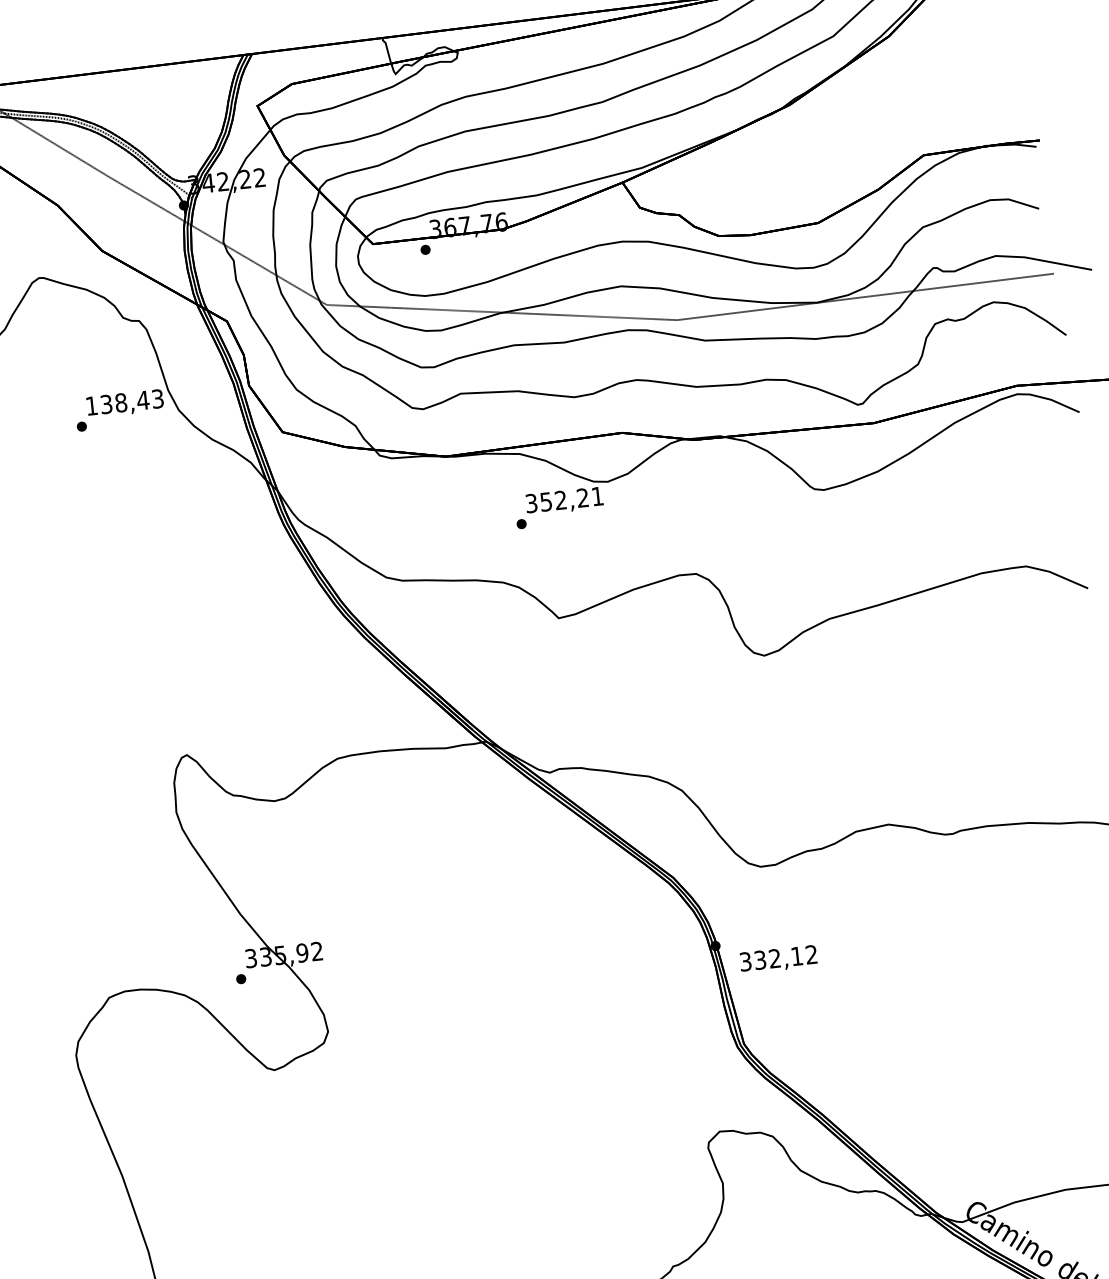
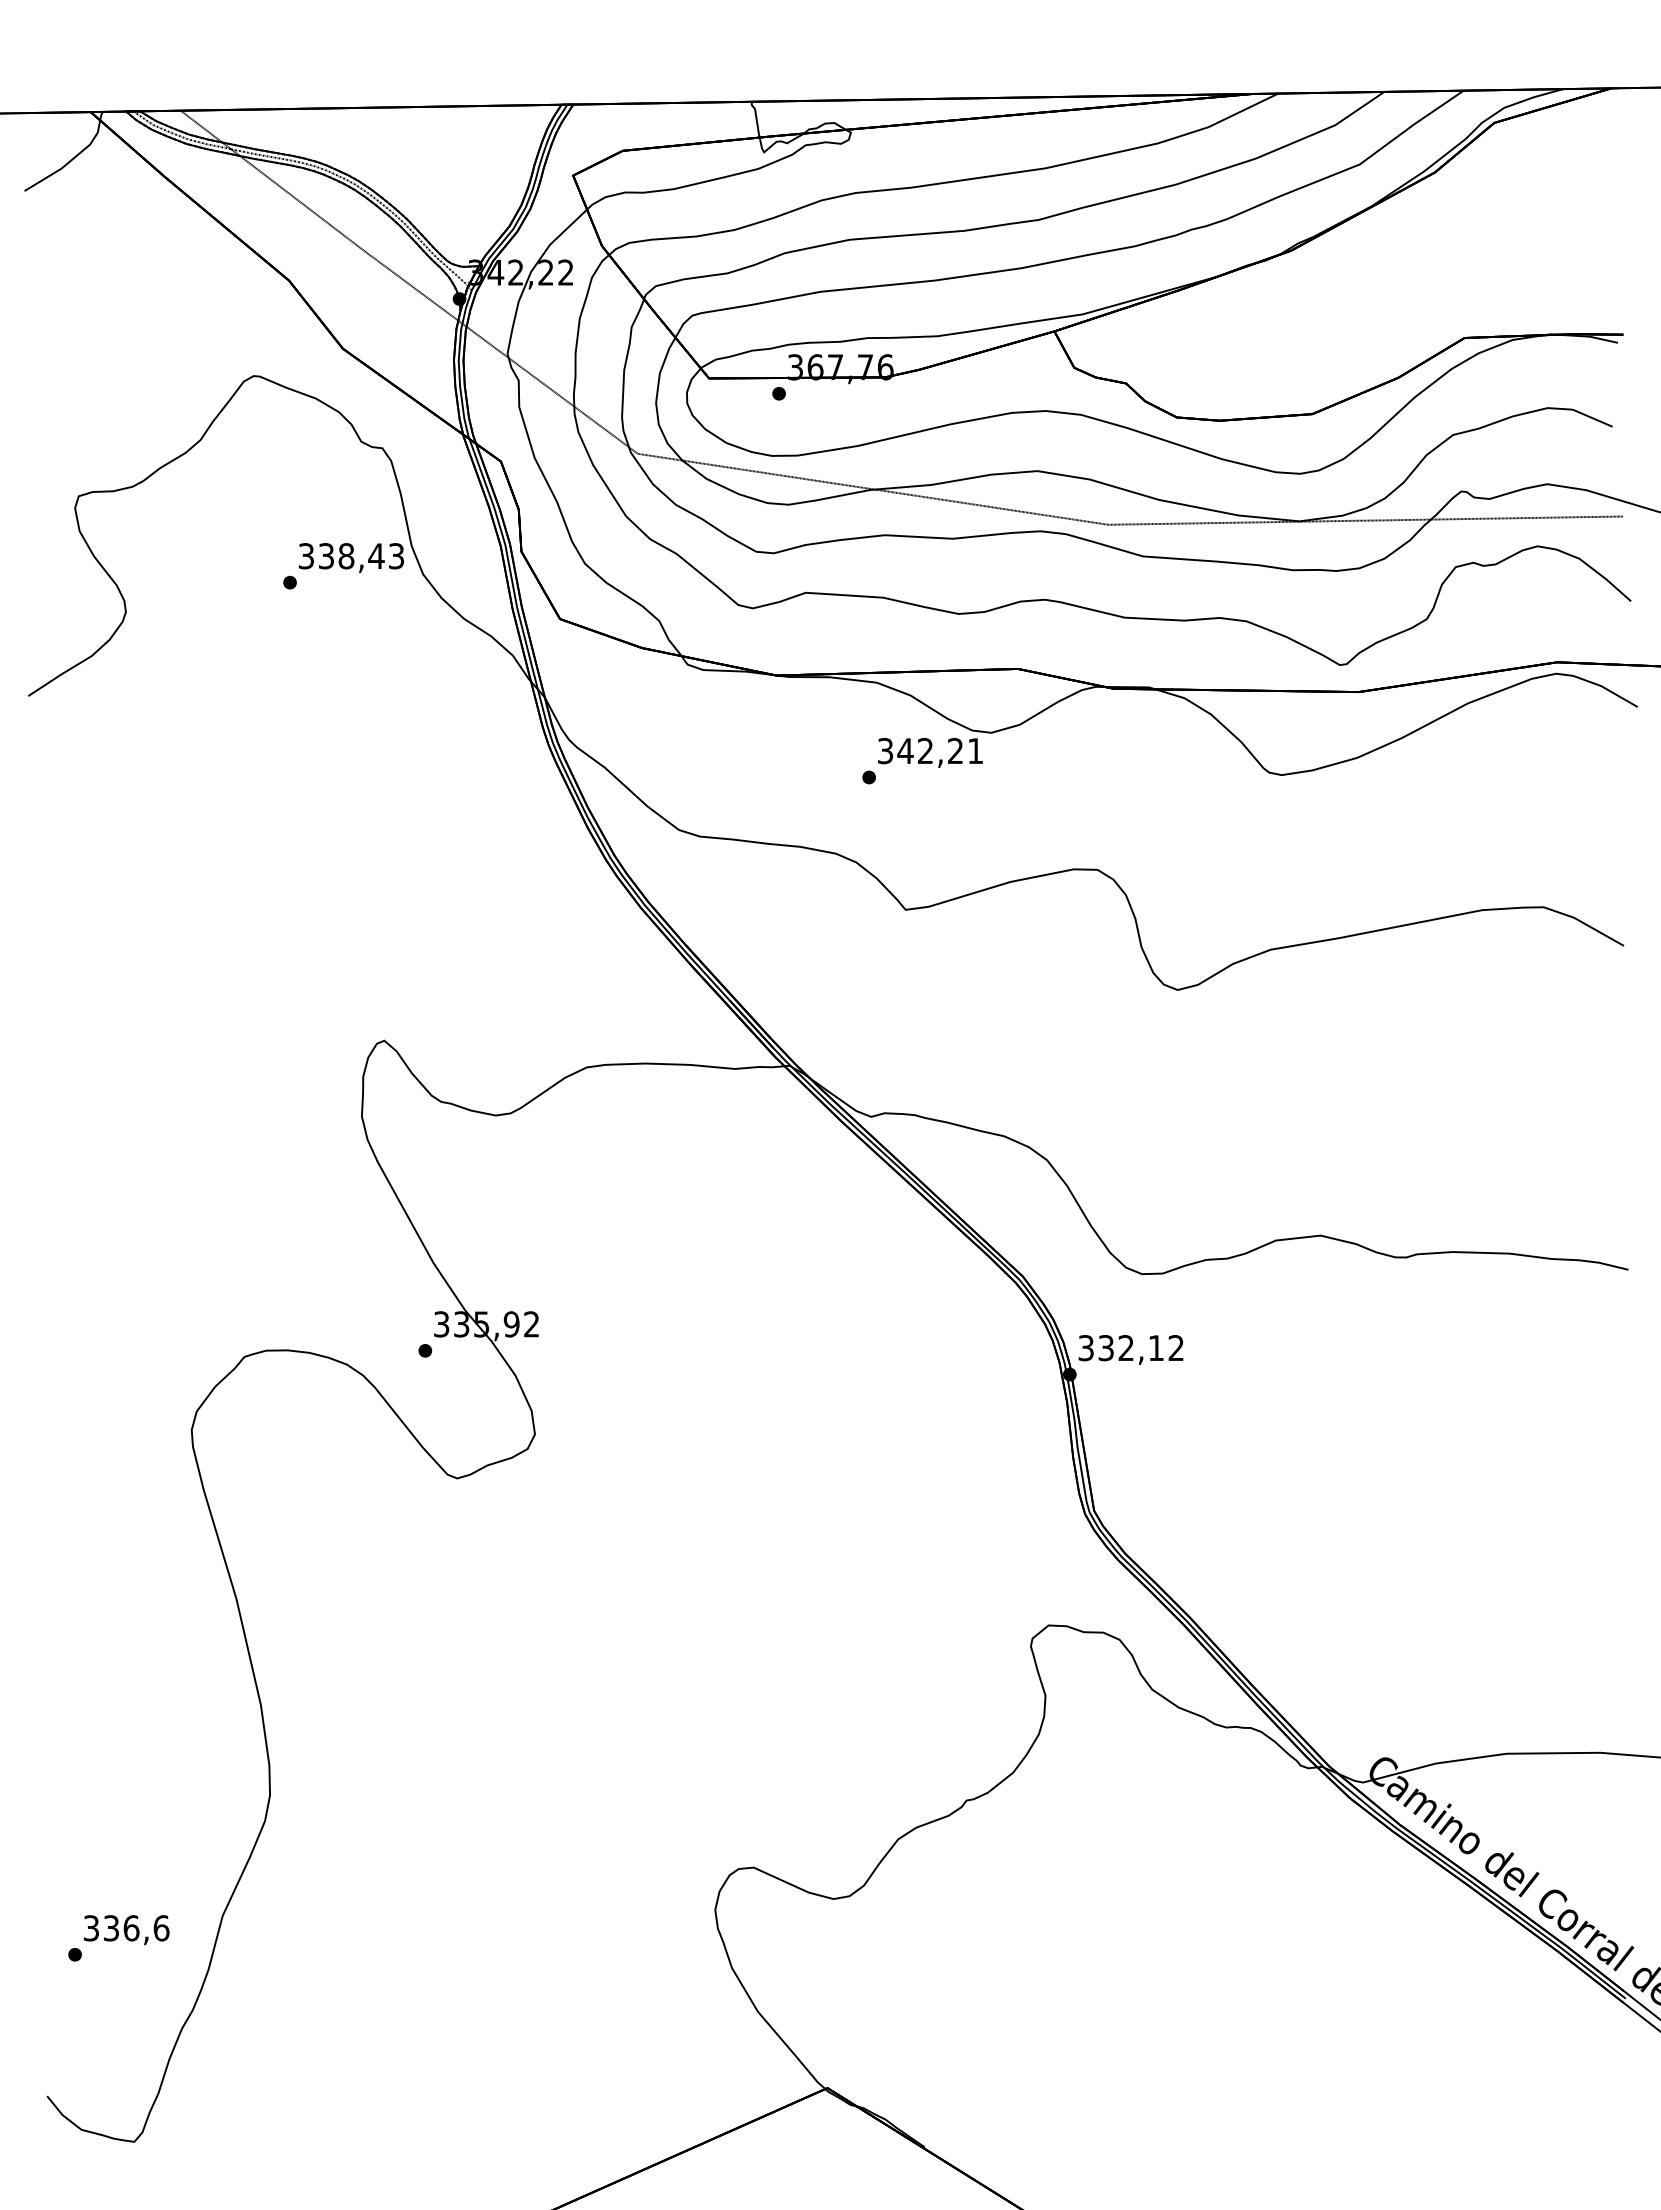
text: (91, 406) -> (305, 556), 138,43 -> 338,43
text: (546, 502) -> (905, 751), 352,21 -> 342,21
text: (778, 959) -> (1130, 1349), moved

